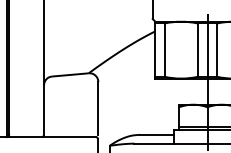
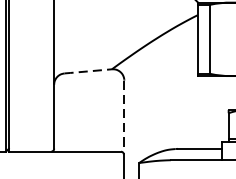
line: (70, 74) -> (88, 70), solid -> dashed
line: (98, 108) -> (124, 114), solid -> dashed

